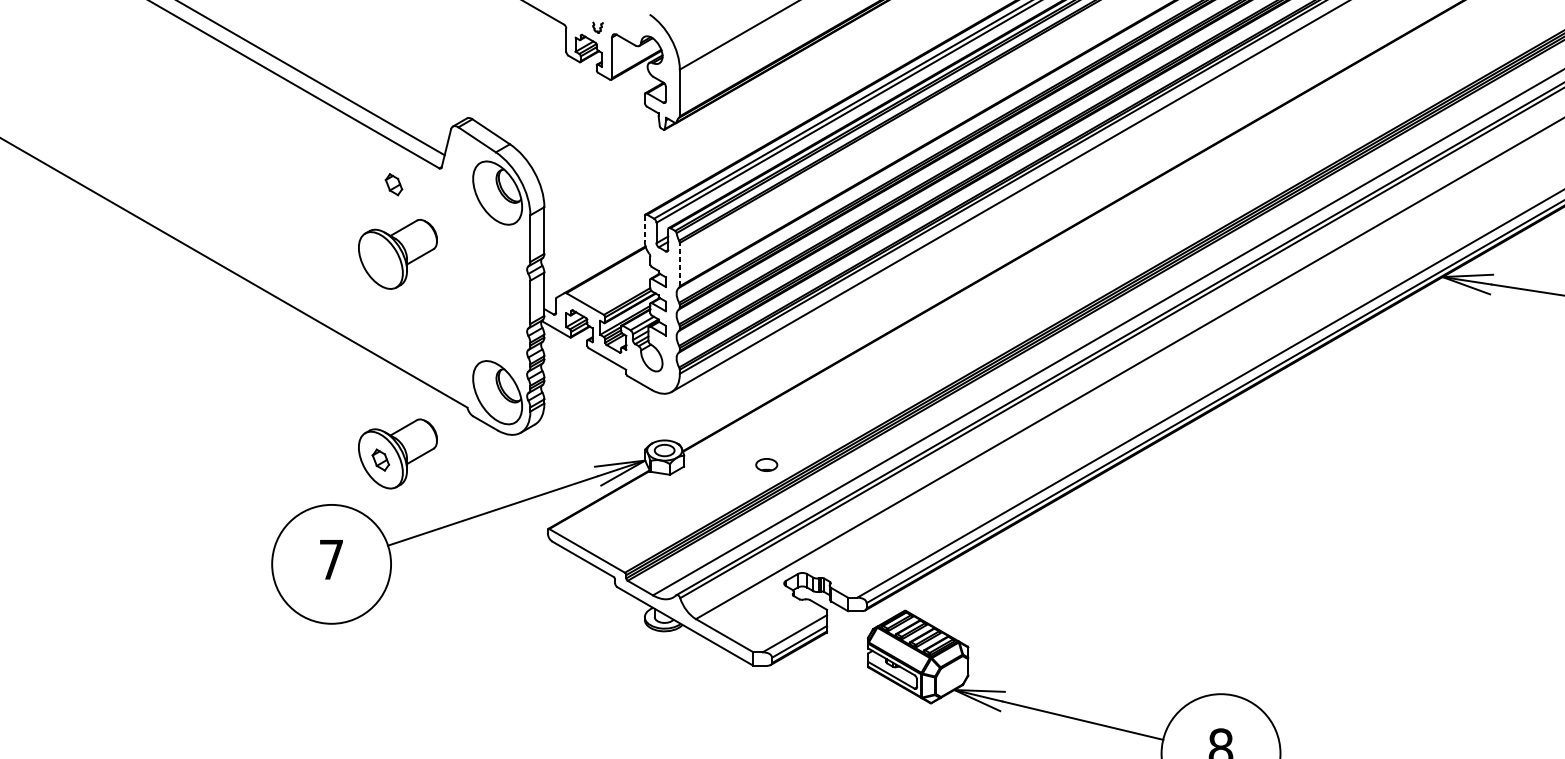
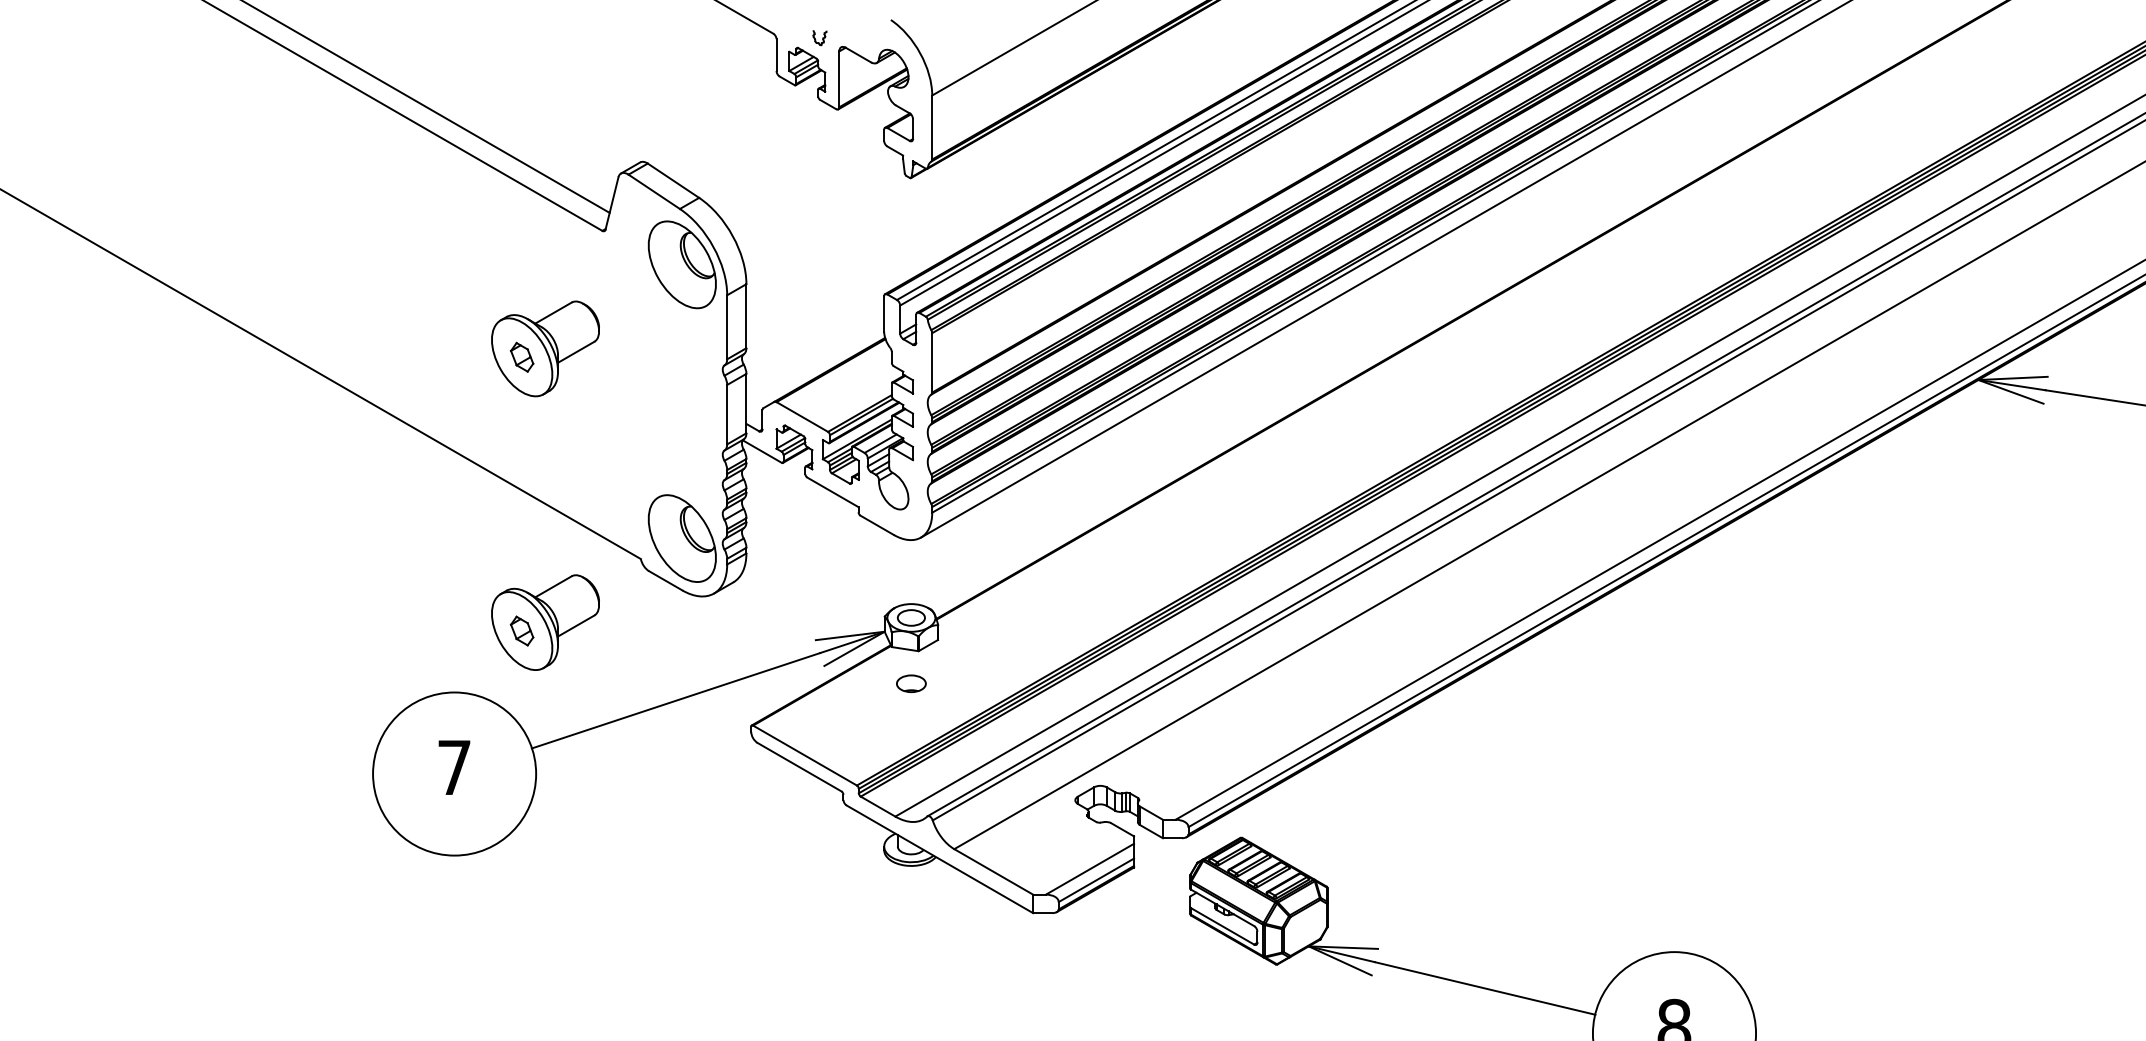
part: (394, 184) -> (522, 356), moved
line: (645, 229) -> (884, 314), dashed -> solid
line: (680, 264) -> (932, 362), dashed -> solid
part: (766, 464) -> (911, 683), moved

